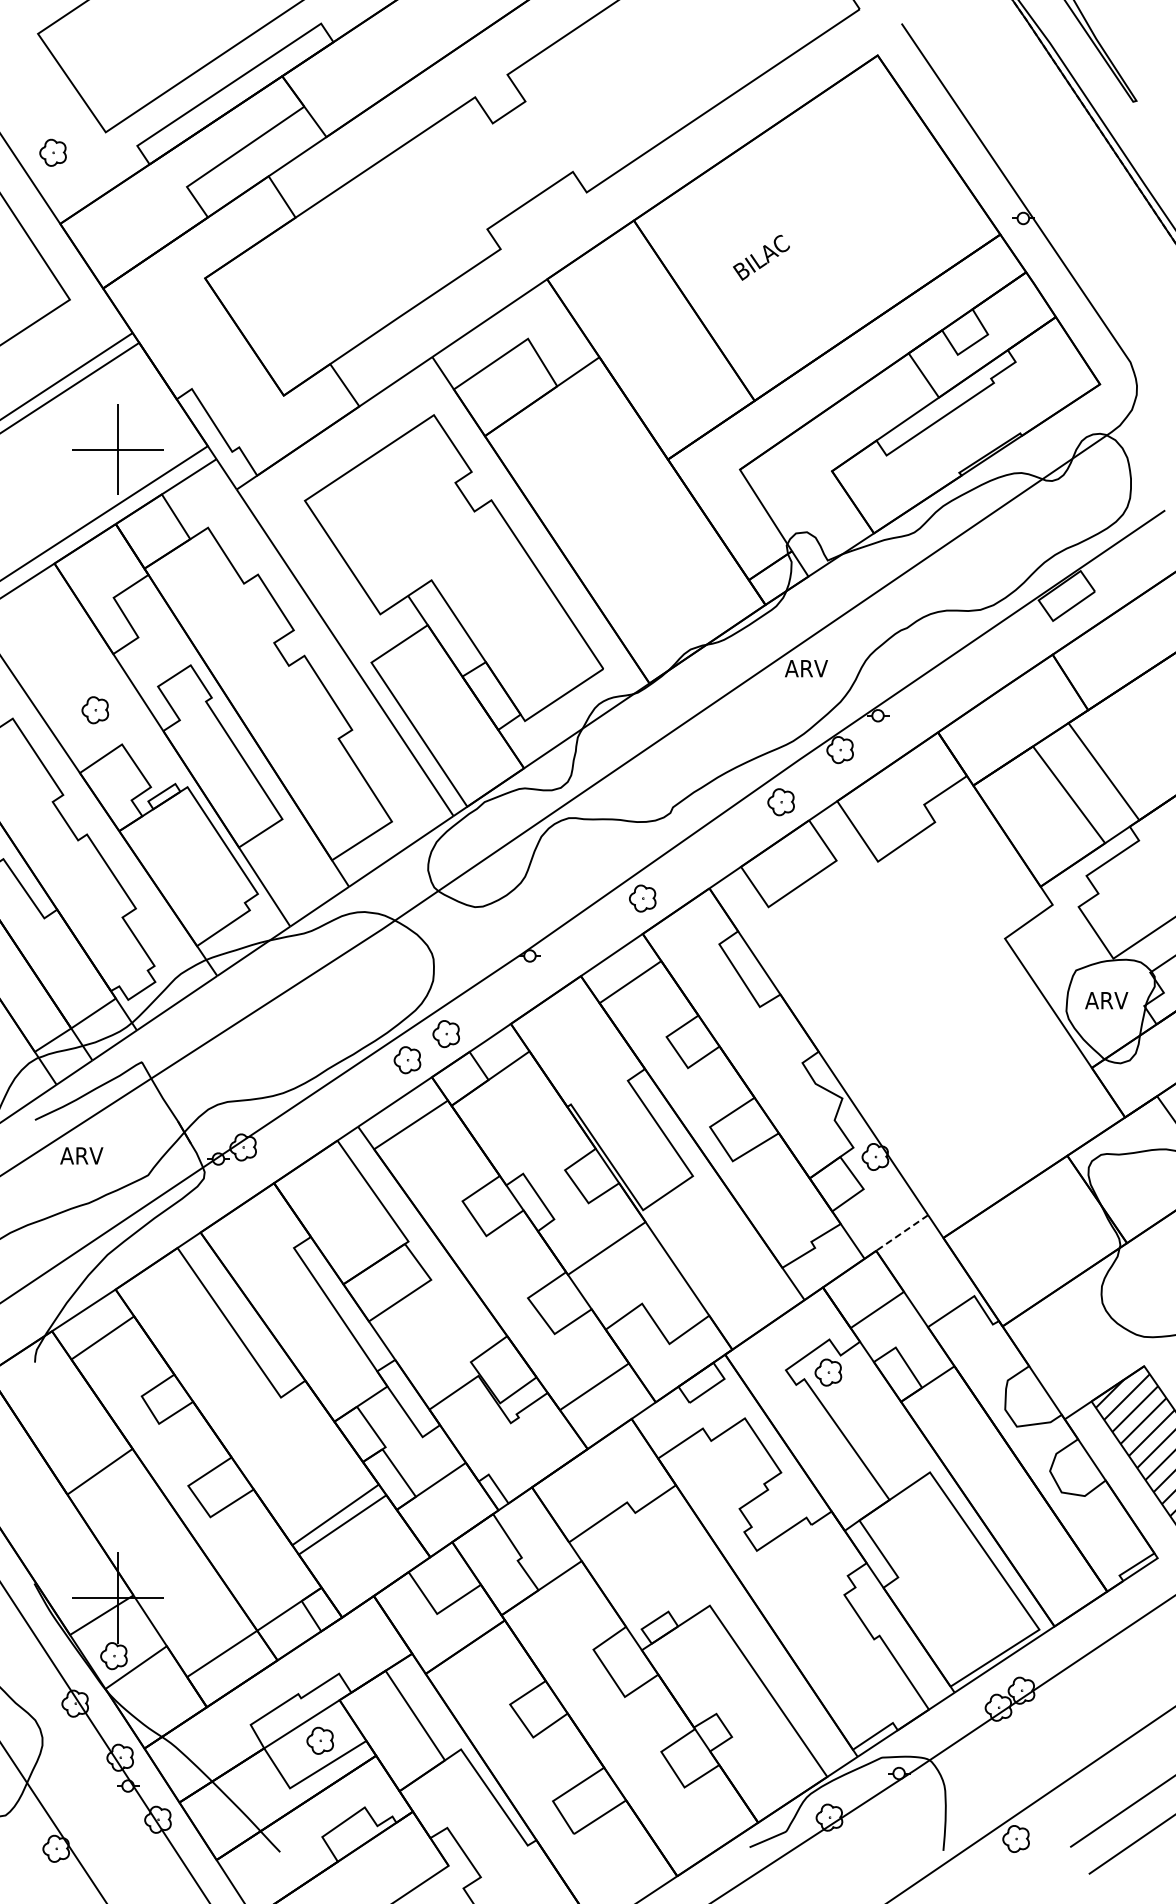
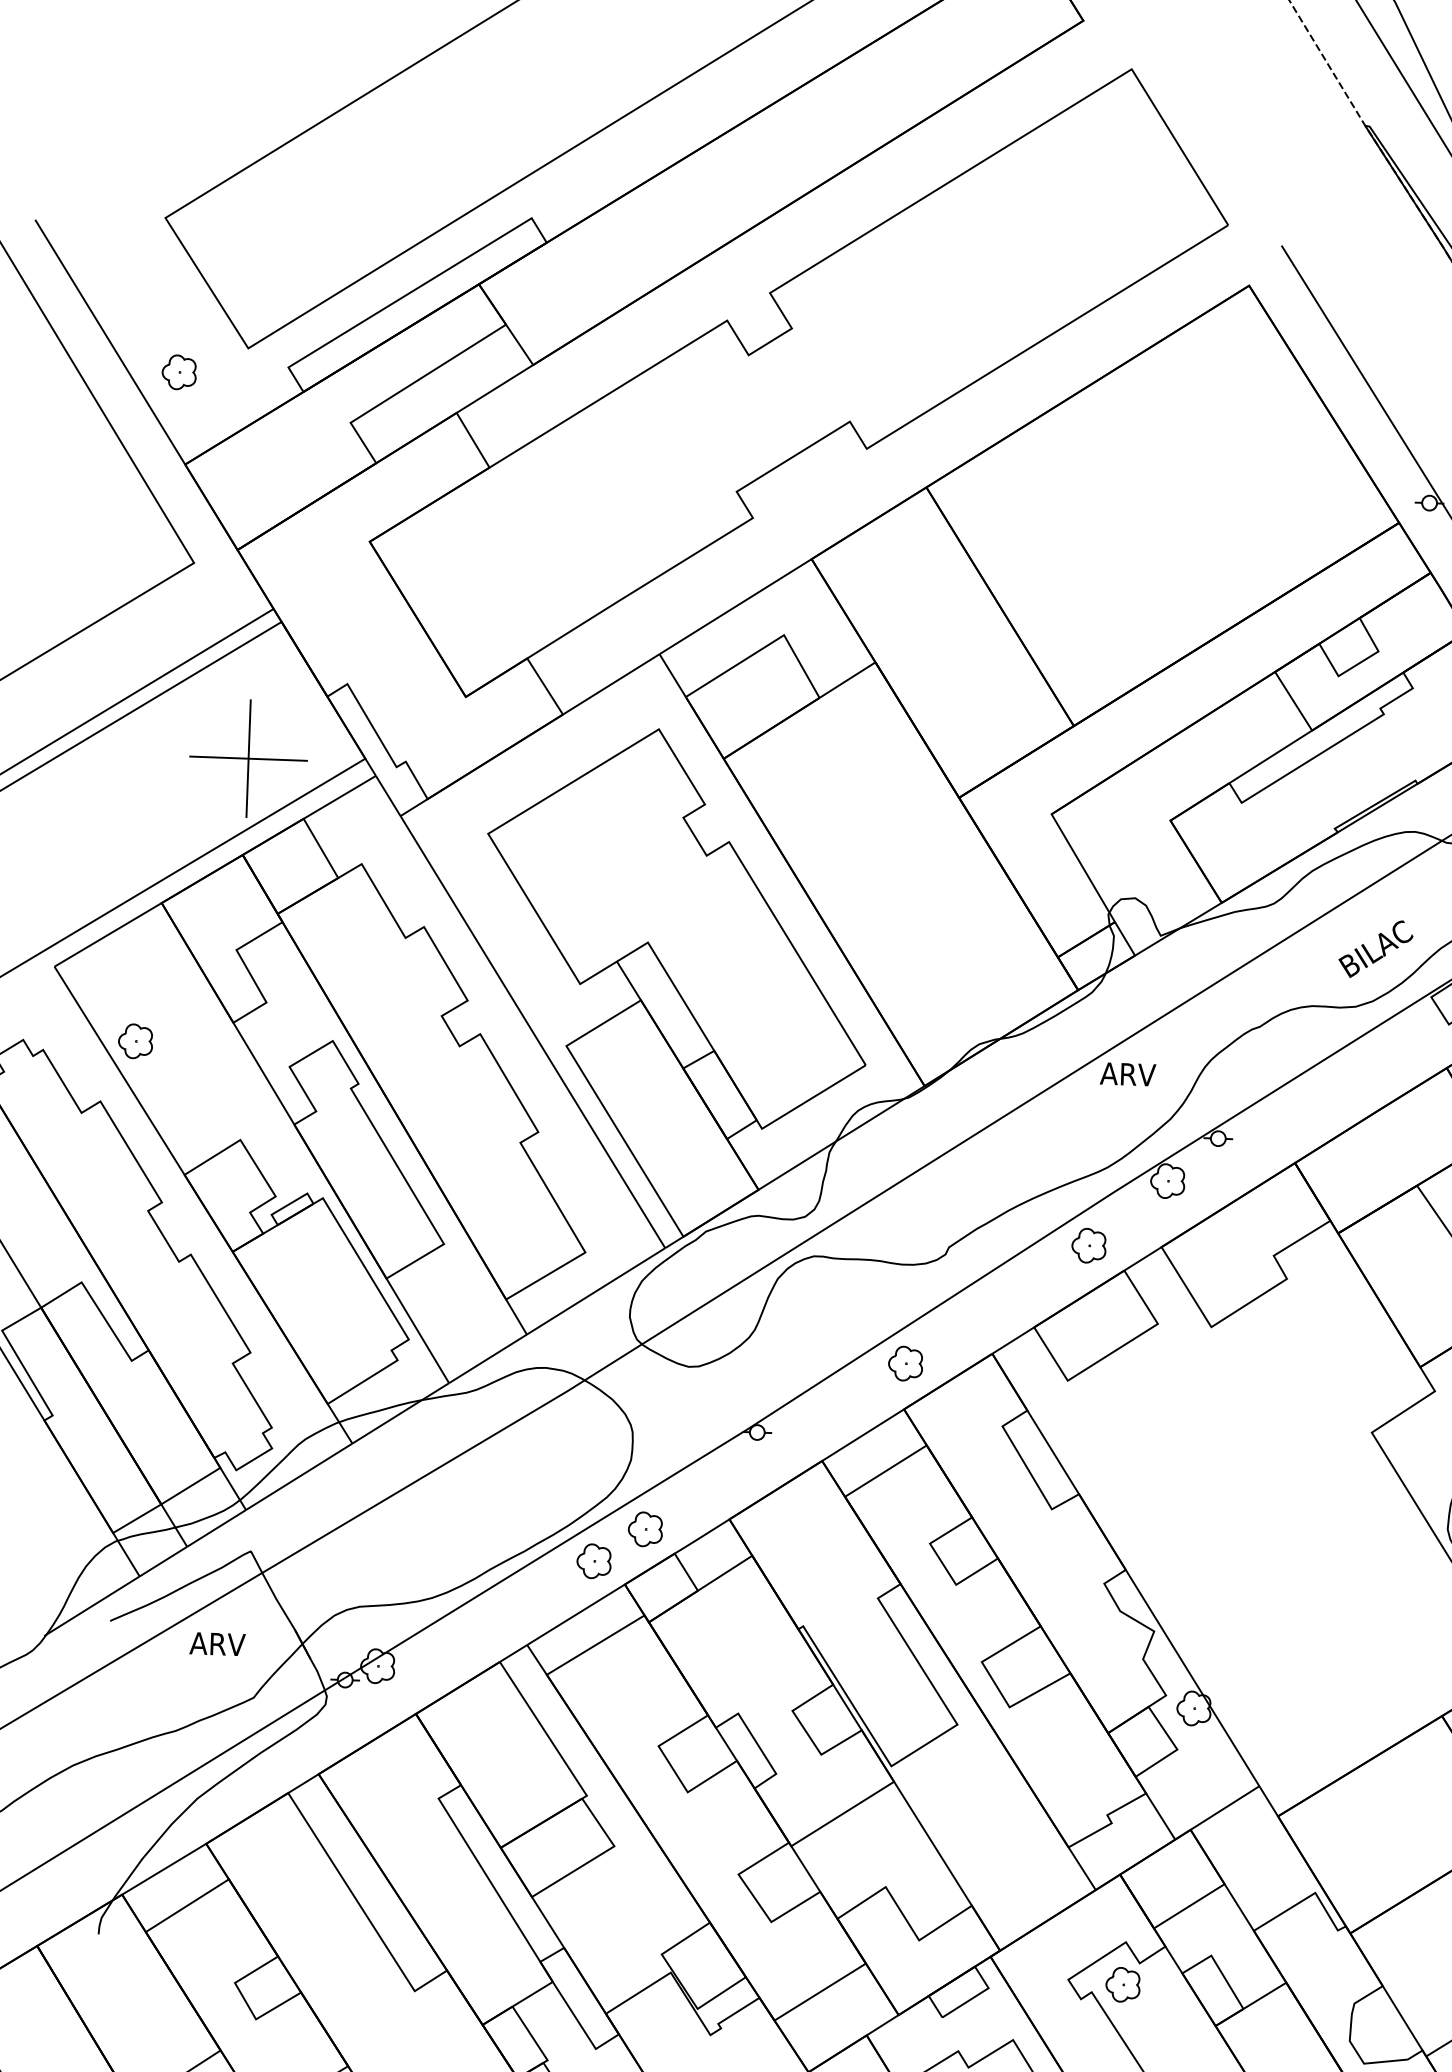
text: (761, 257) -> (1375, 948), moved
part: (95, 710) -> (135, 1041), moved
text: (81, 1155) -> (217, 1643), moved
line: (901, 1233) -> (1224, 1808), dashed -> solid

